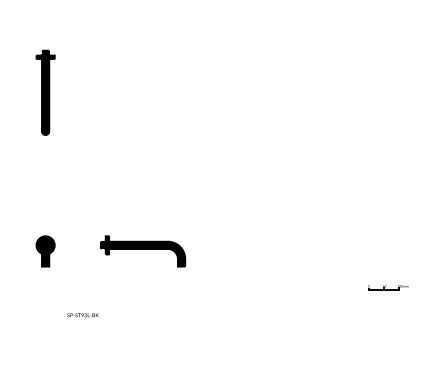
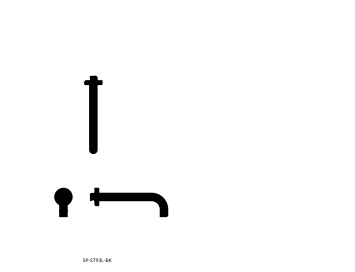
part: (45, 92) -> (93, 114), moved
part: (142, 251) -> (128, 202), moved

